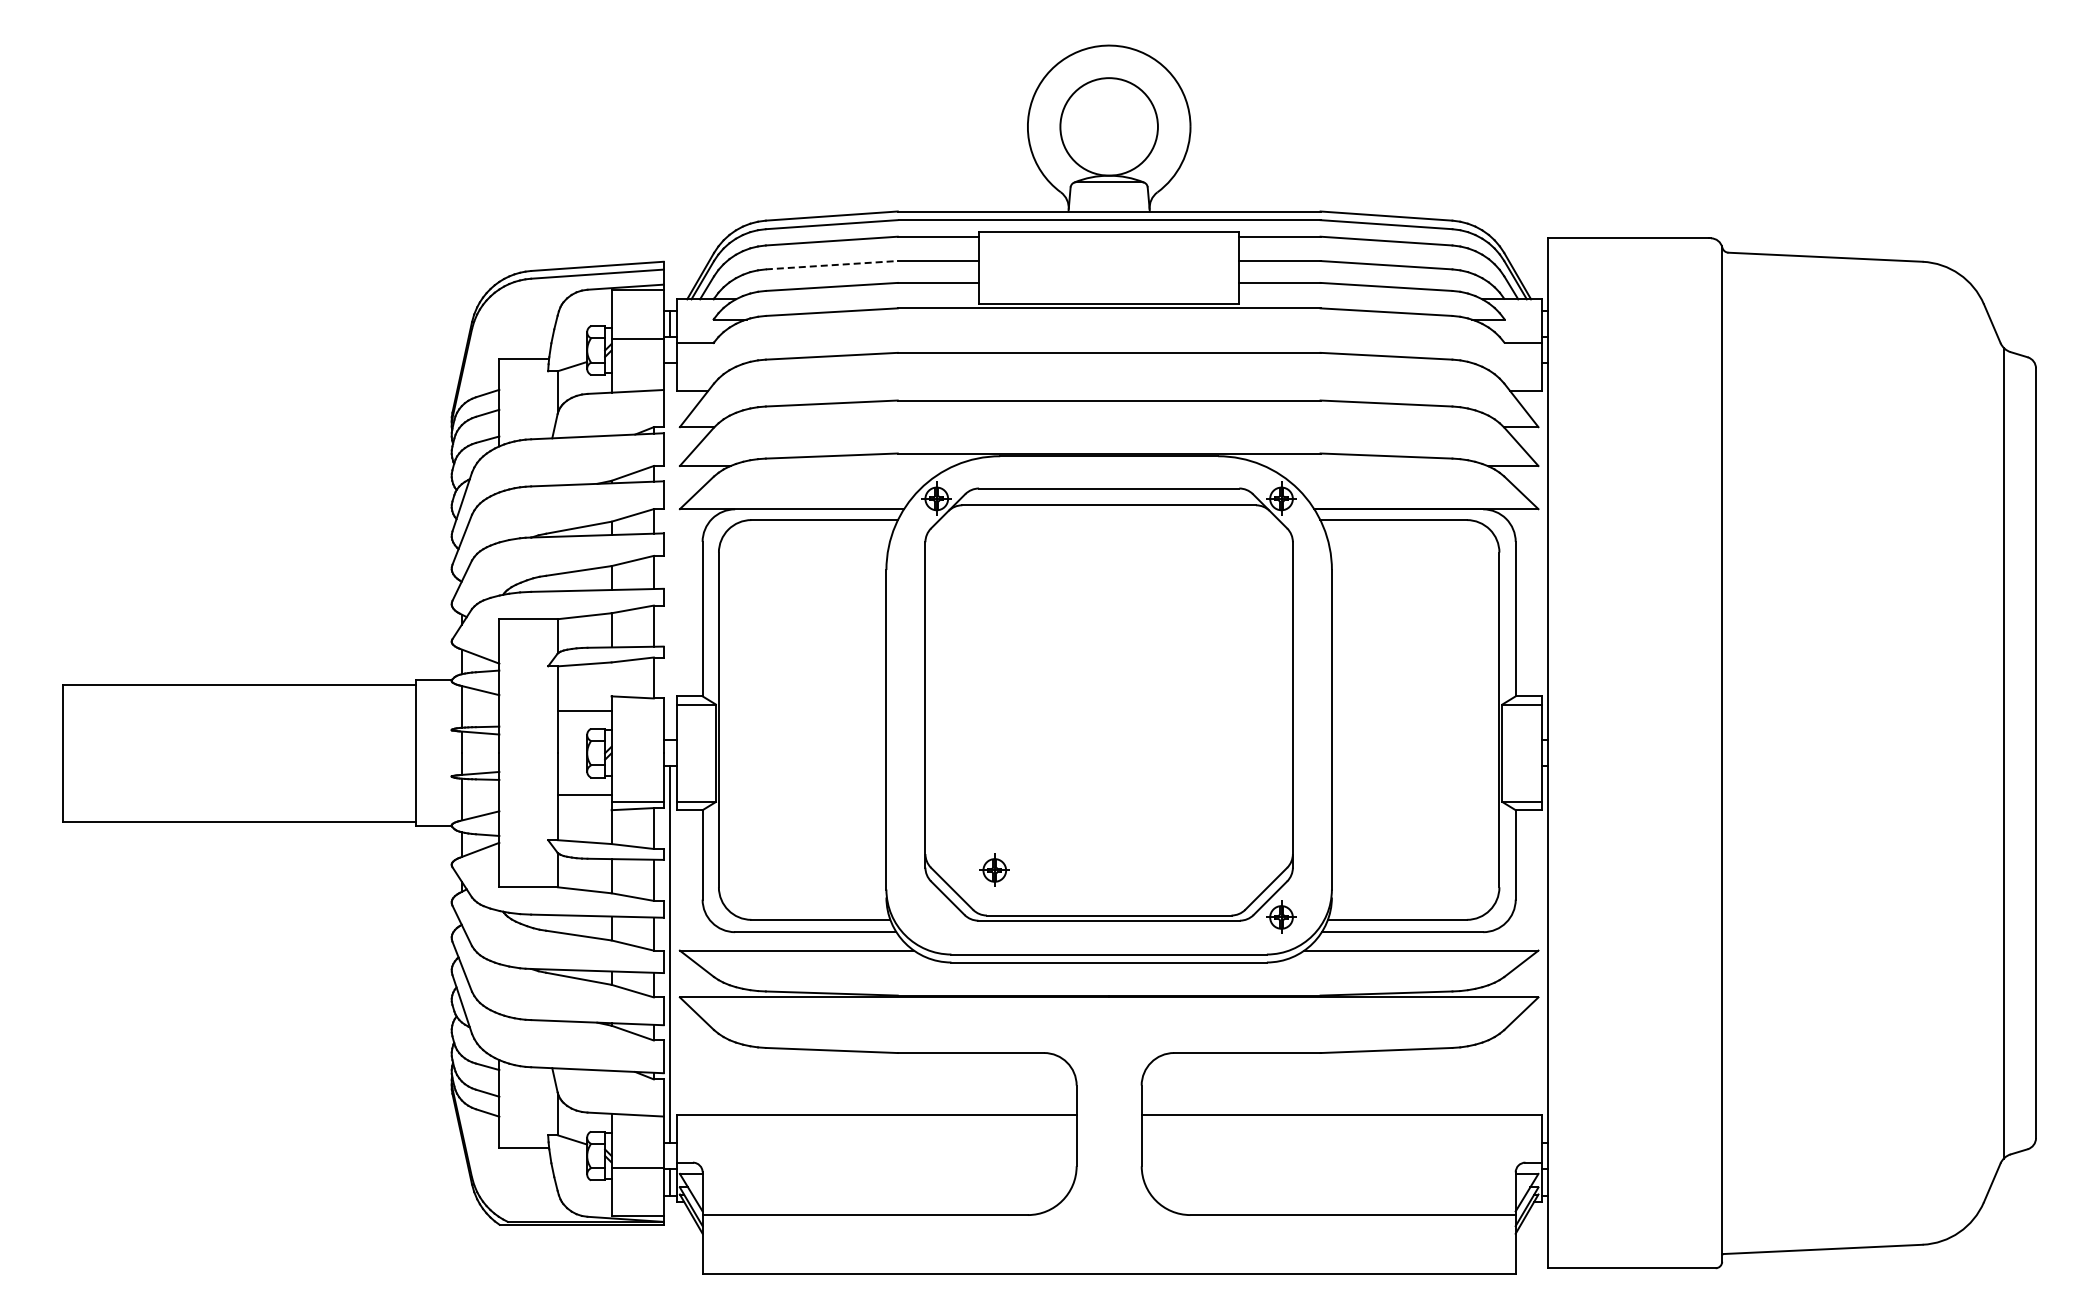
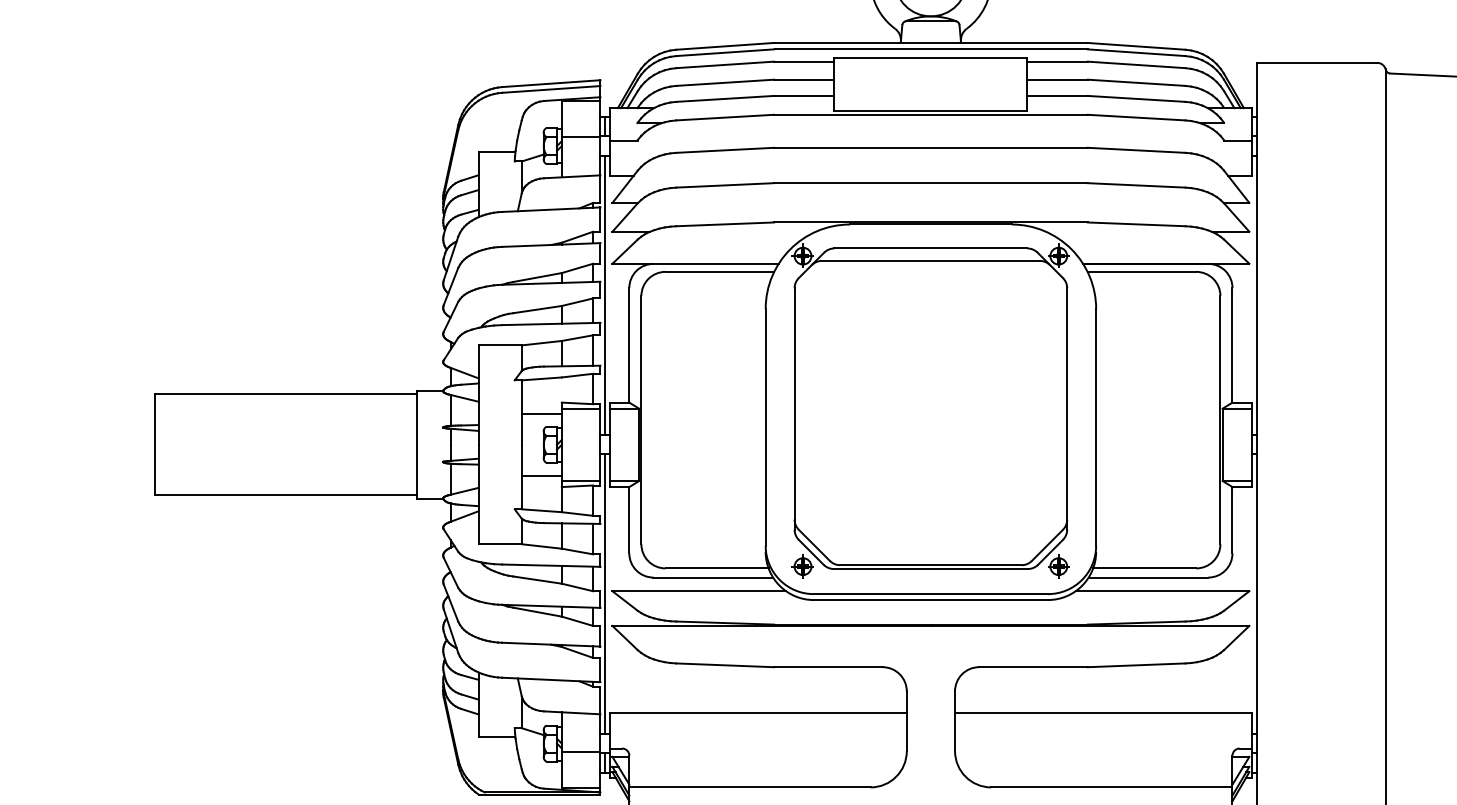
line: (832, 265) -> (725, 83), dashed -> solid
line: (670, 551) -> (605, 295), added
line: (637, 704) -> (581, 408), added
part: (994, 869) -> (802, 565), moved

